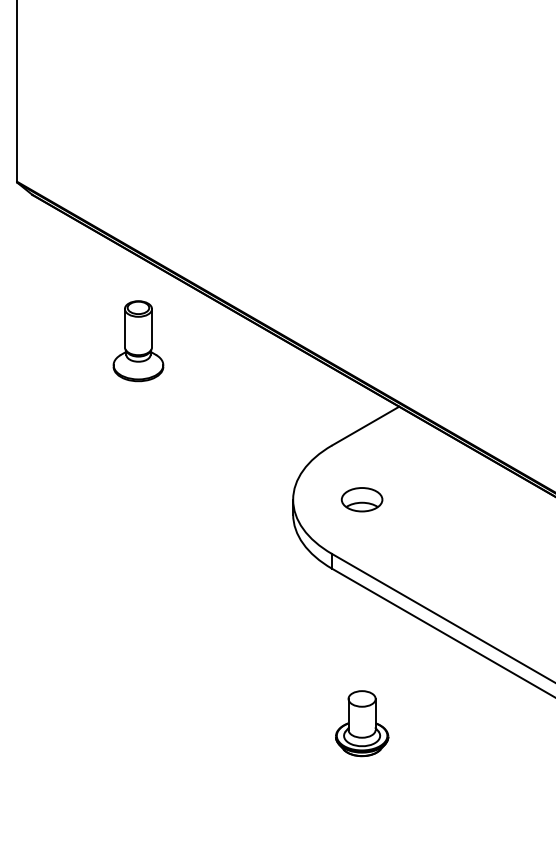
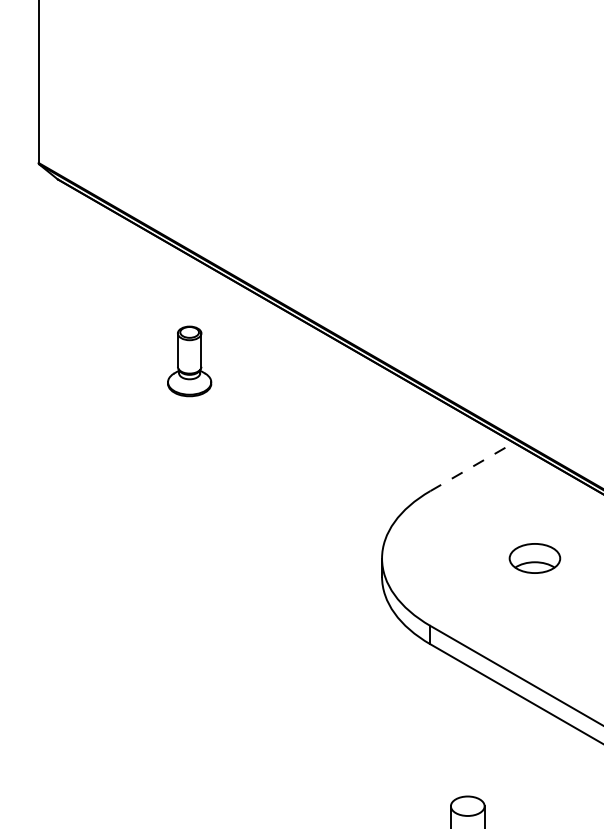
part: (138, 341) -> (189, 361), size x0.7
line: (365, 426) -> (472, 467), solid -> dashed
part: (361, 499) -> (534, 558), moved

